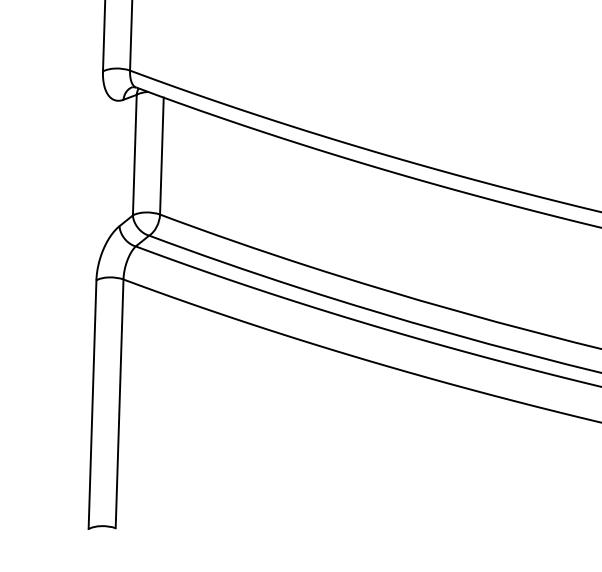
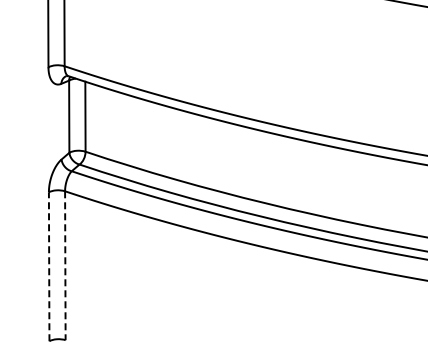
line: (93, 404) -> (49, 266), solid -> dashed
line: (119, 405) -> (65, 266), solid -> dashed

